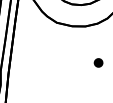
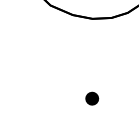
part: (98, 62) -> (92, 98), moved

